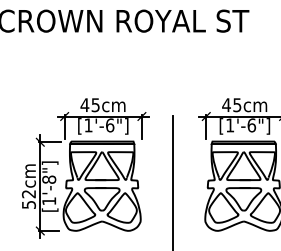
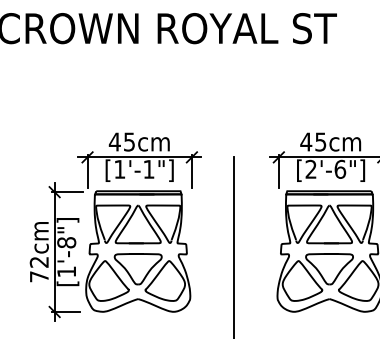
text: (110, 125) -> (149, 169), [1'-6"] -> [1'-1"]
text: (230, 125) -> (311, 169), [1'-6"] -> [2'-6"]
text: (28, 204) -> (38, 276), 52cm -> 72cm

